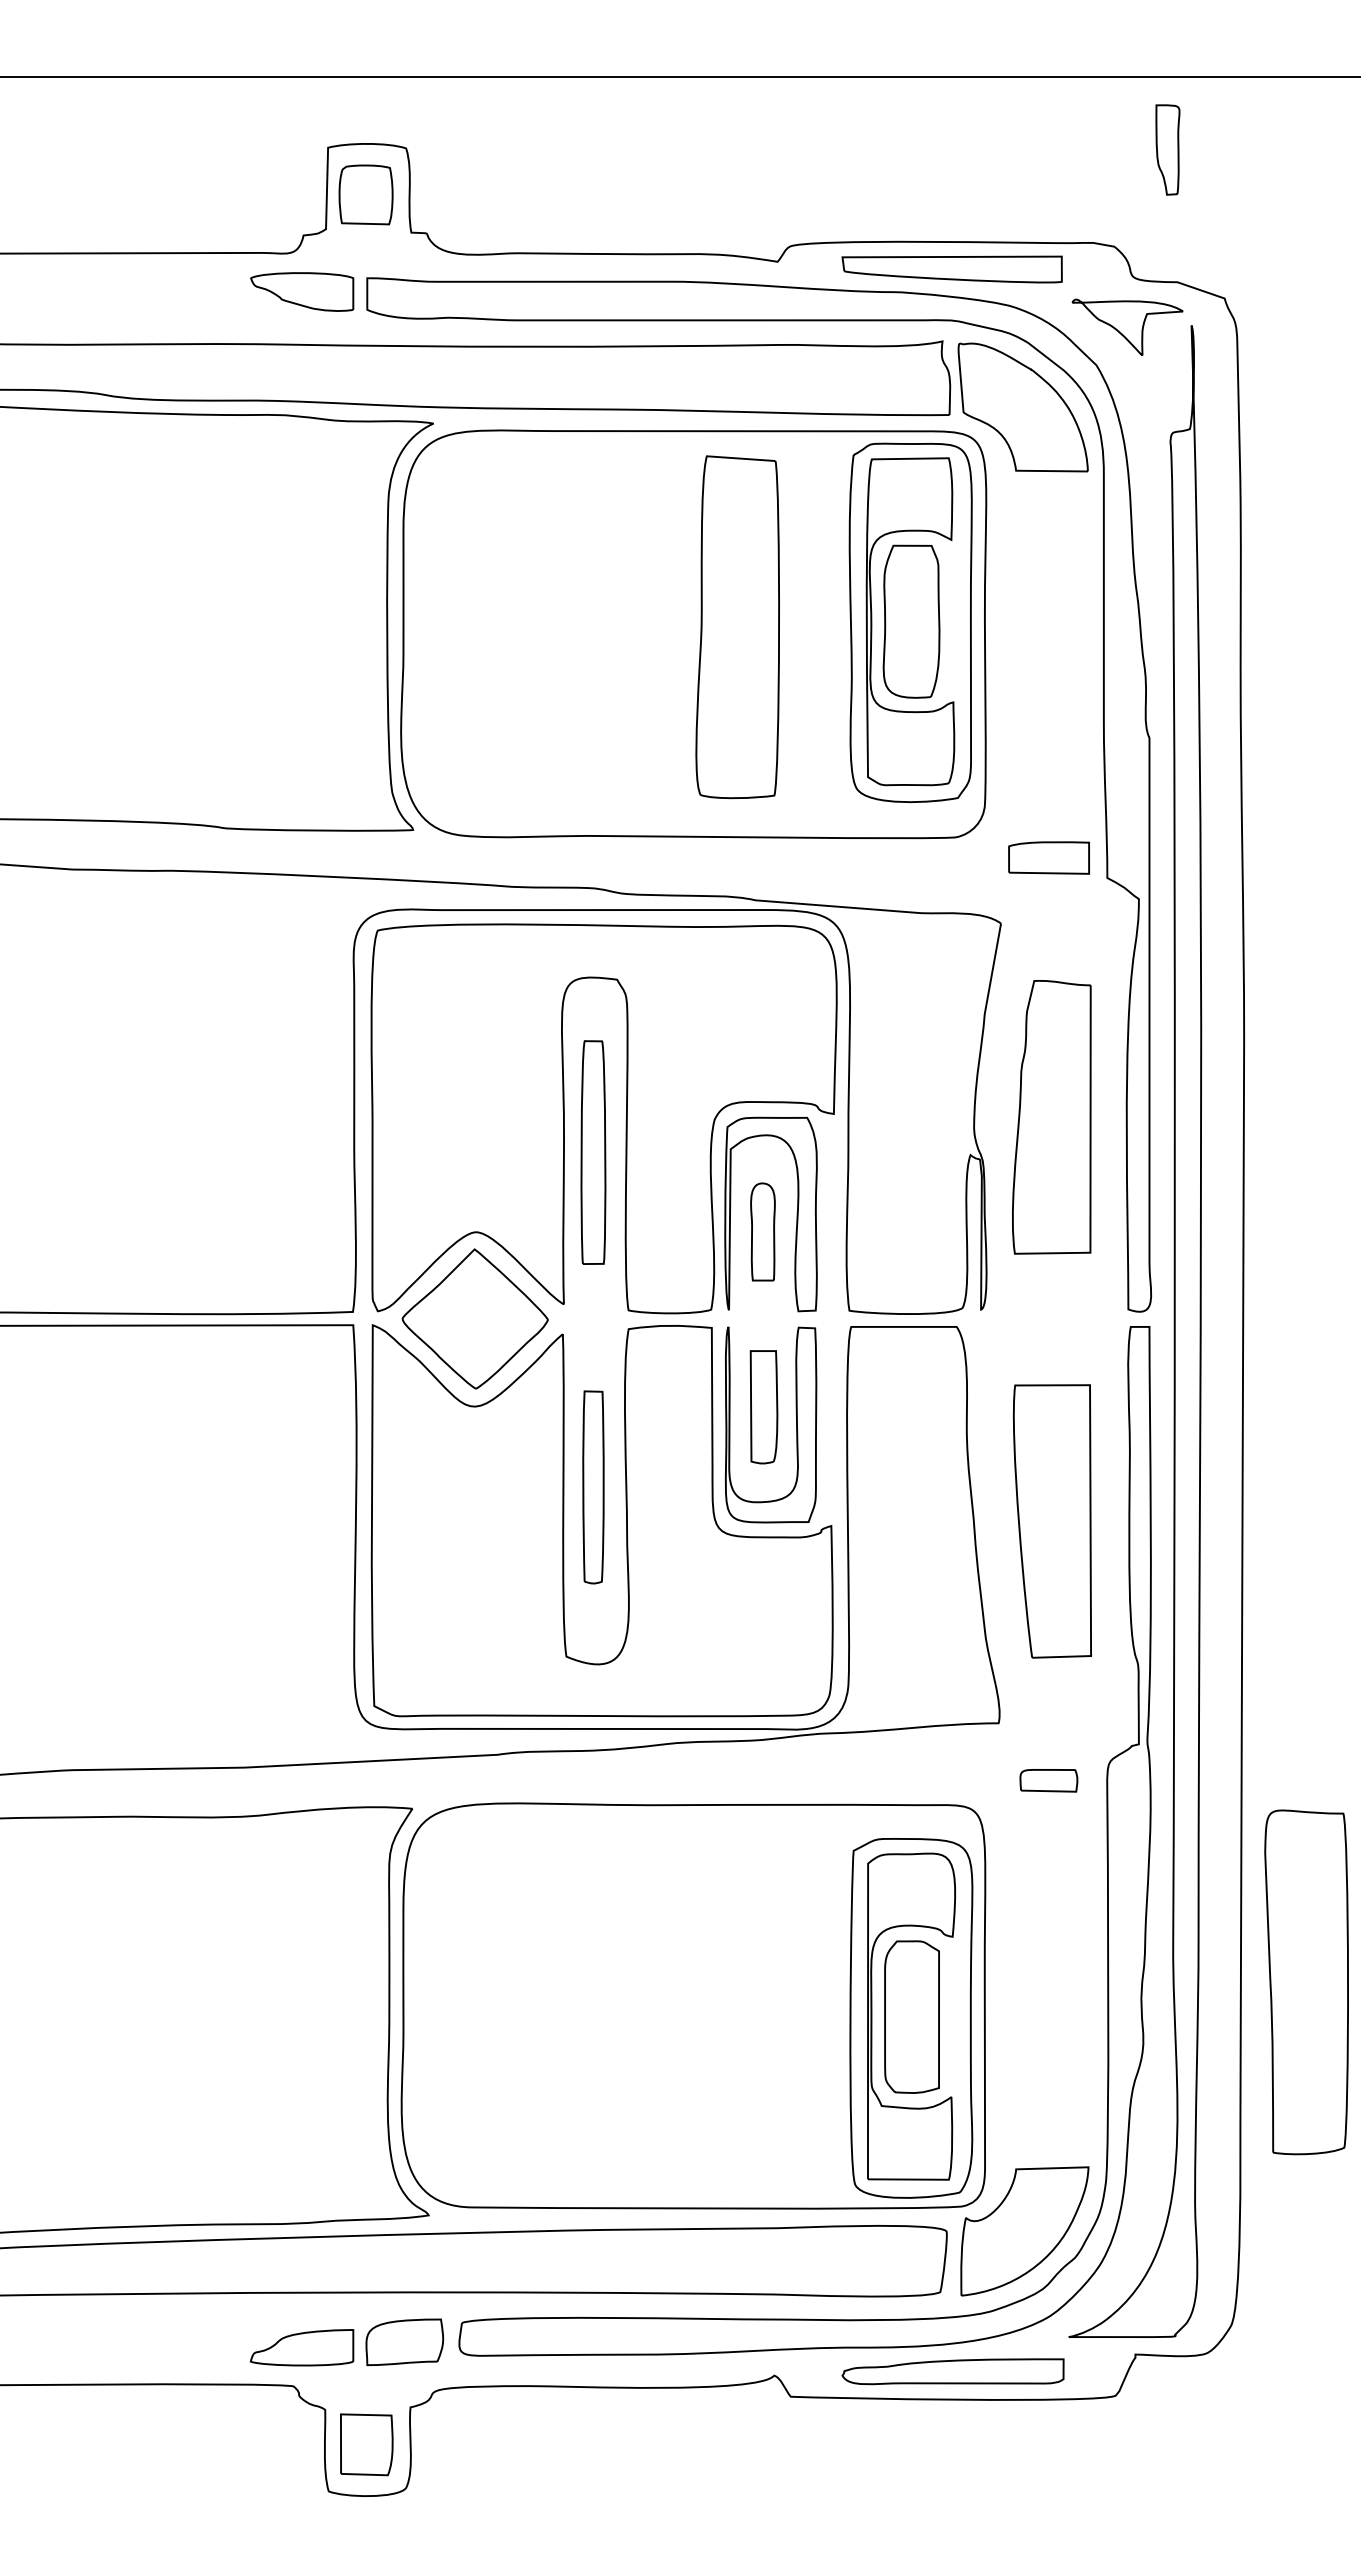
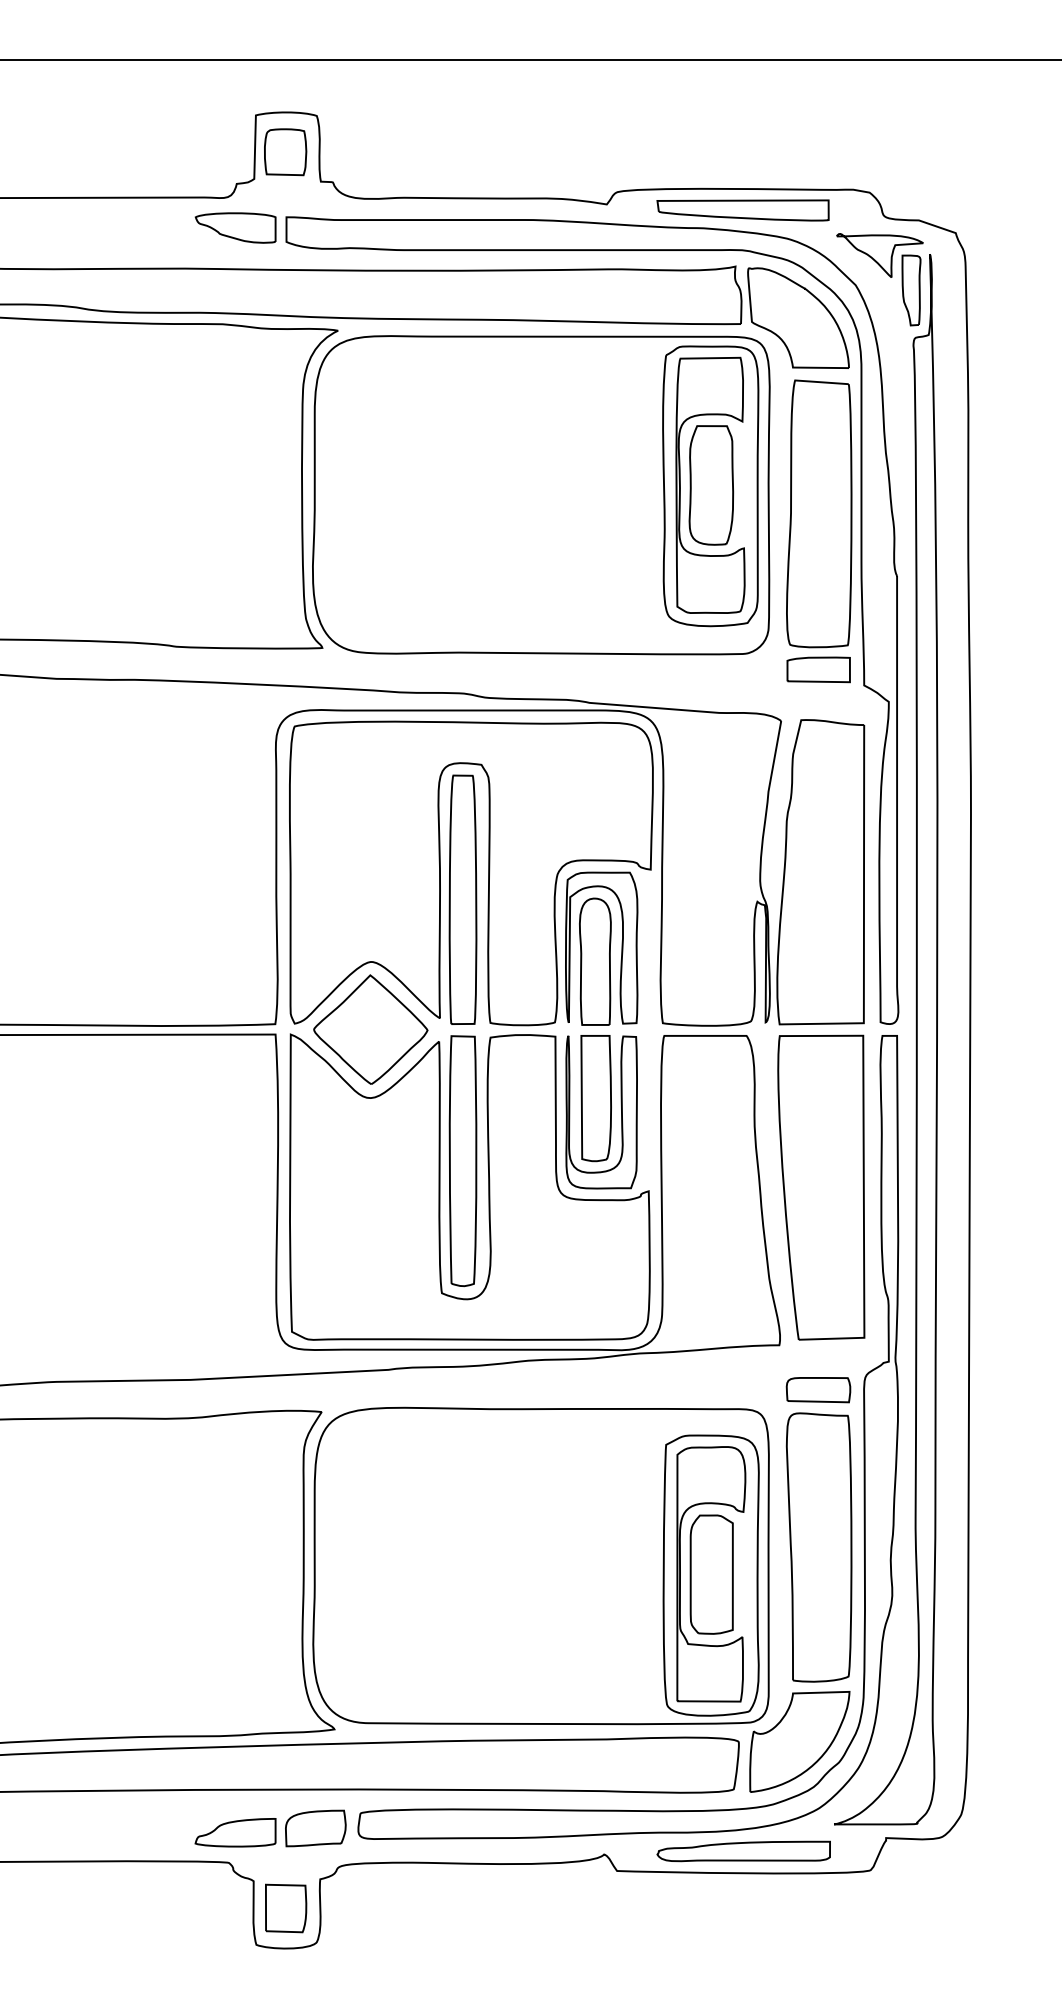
part: (1167, 149) -> (911, 290), moved
part: (737, 627) -> (819, 514), moved
part: (1051, 1117) -> (820, 872), size x1.43
part: (593, 1152) -> (463, 899), size x1.43
part: (762, 1231) -> (595, 961), size x1.67
part: (763, 1407) -> (595, 1098), size x1.43
part: (593, 1487) -> (463, 1161), size x1.67
part: (1052, 1521) -> (821, 1187), size x1.43
part: (1048, 1780) -> (818, 1389), size x1.43
part: (1306, 1982) -> (819, 1547), moved

